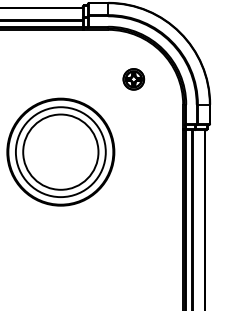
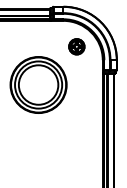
part: (133, 78) -> (76, 46), size x1.43

